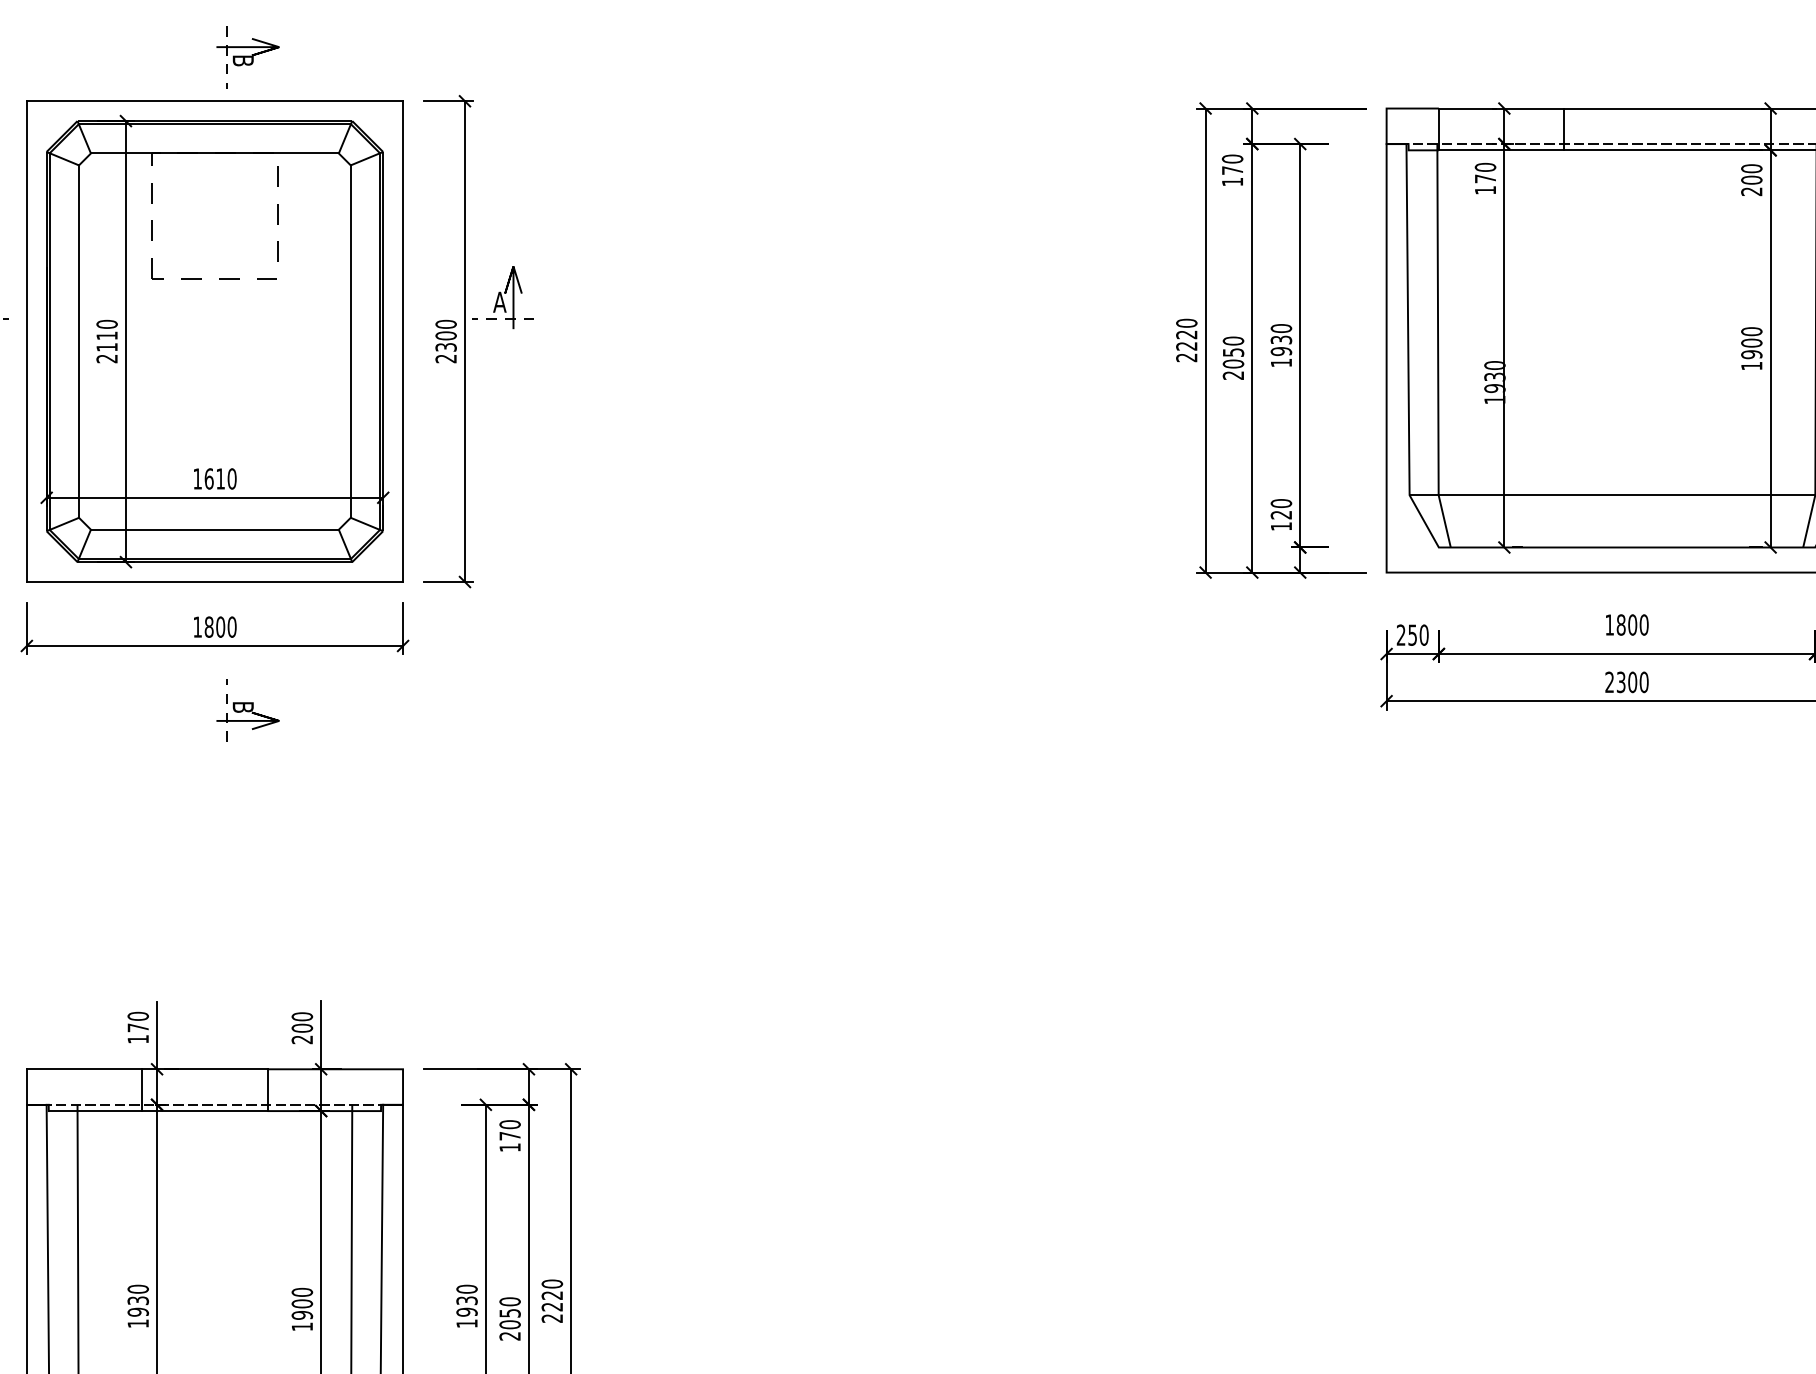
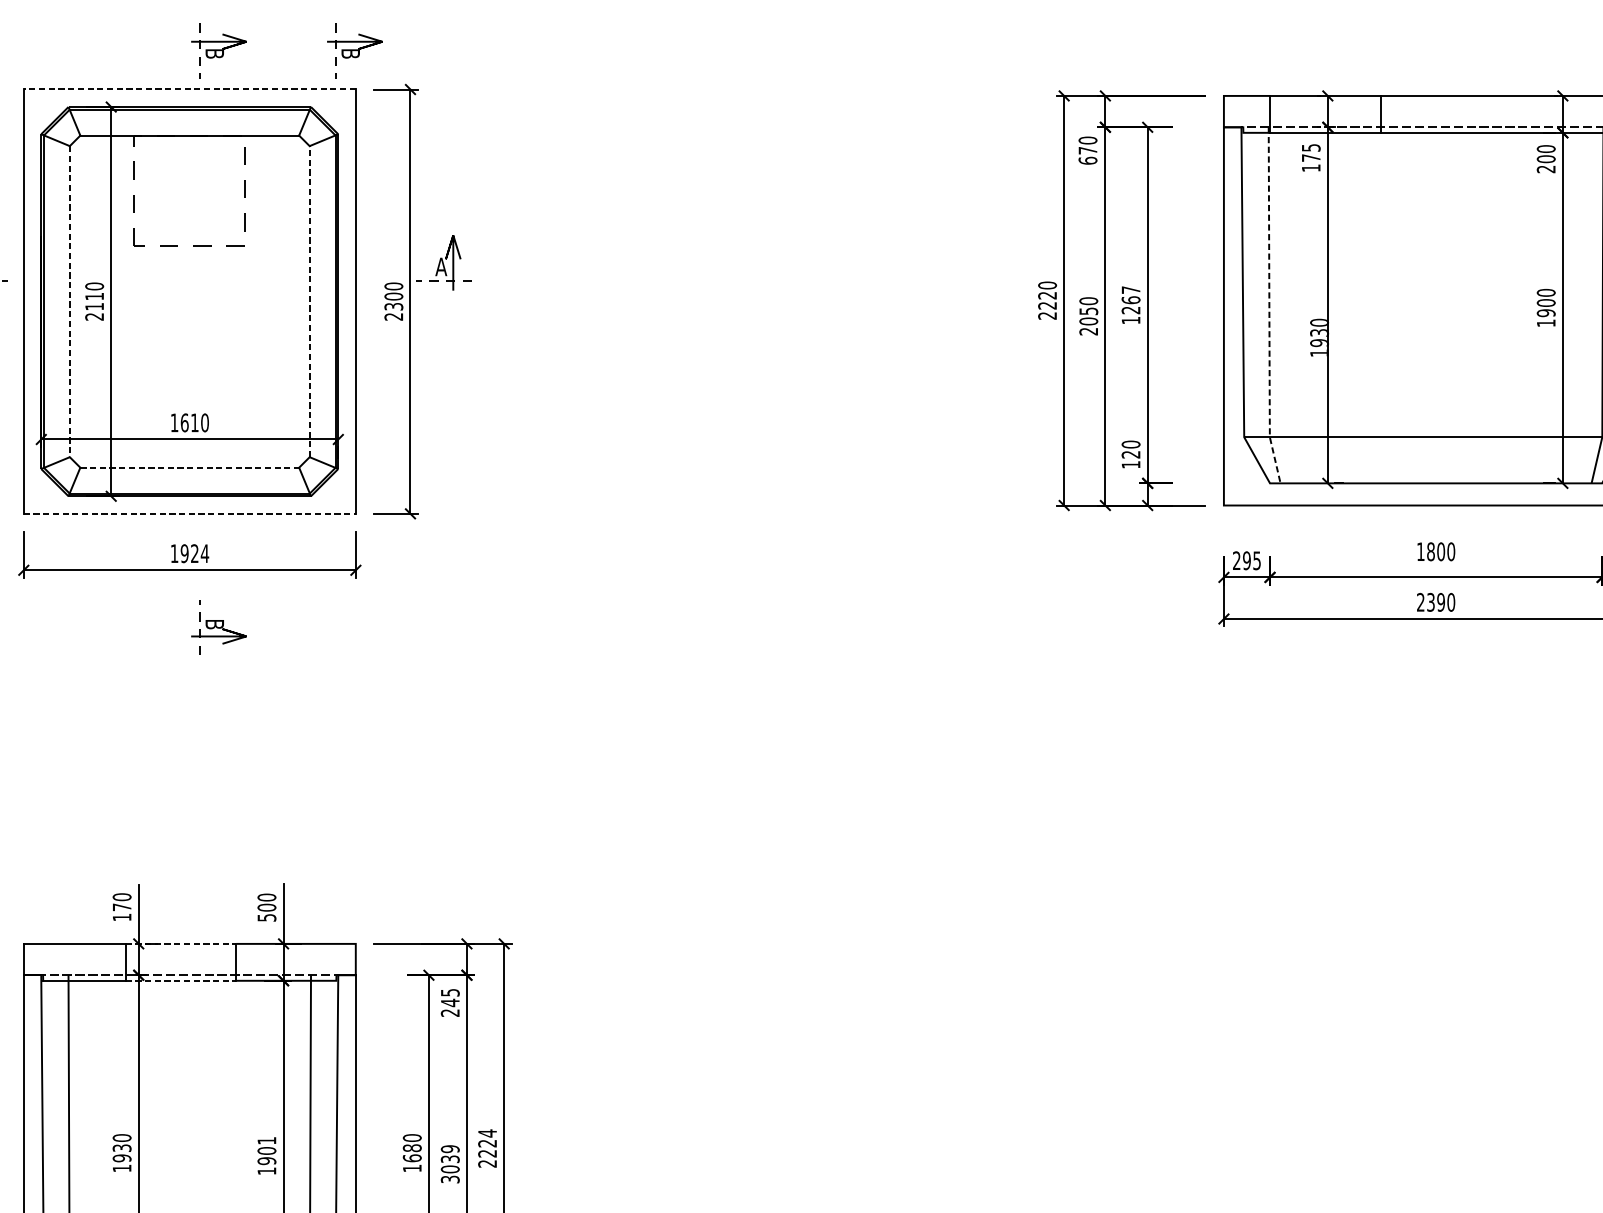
part: (401, 57) -> (354, 50), added
line: (214, 101) -> (189, 89), solid -> dashed
text: (1485, 166) -> (1311, 147), 170 -> 175
text: (1232, 181) -> (1087, 160), 170 -> 670
text: (1281, 340) -> (1131, 300), 1930 -> 1267
line: (350, 341) -> (309, 301), solid -> dashed
line: (79, 342) -> (70, 302), solid -> dashed
line: (1438, 347) -> (1269, 306), solid -> dashed
line: (214, 529) -> (189, 467), solid -> dashed
line: (215, 581) -> (190, 513), solid -> dashed
text: (220, 626) -> (194, 553), 1800 -> 1924
text: (1418, 634) -> (1252, 560), 250 -> 295
text: (1632, 682) -> (1440, 602), 2300 -> 2390
text: (302, 1039) -> (267, 917), 200 -> 500
line: (204, 1069) -> (180, 944), solid -> dashed
line: (204, 1111) -> (180, 981), solid -> dashed
text: (509, 1135) -> (449, 1002), 170 -> 245
text: (552, 1283) -> (487, 1132), 2220 -> 2224
text: (302, 1291) -> (267, 1140), 1900 -> 1901
text: (466, 1306) -> (411, 1153), 1930 -> 1680
text: (509, 1318) -> (449, 1163), 2050 -> 3039

